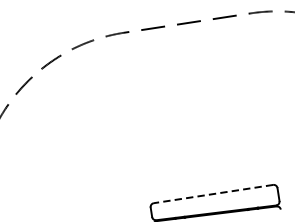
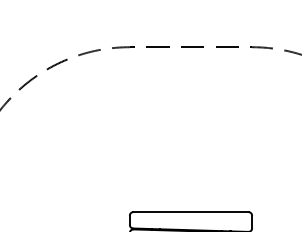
line: (213, 194) -> (190, 212), dashed -> solid

